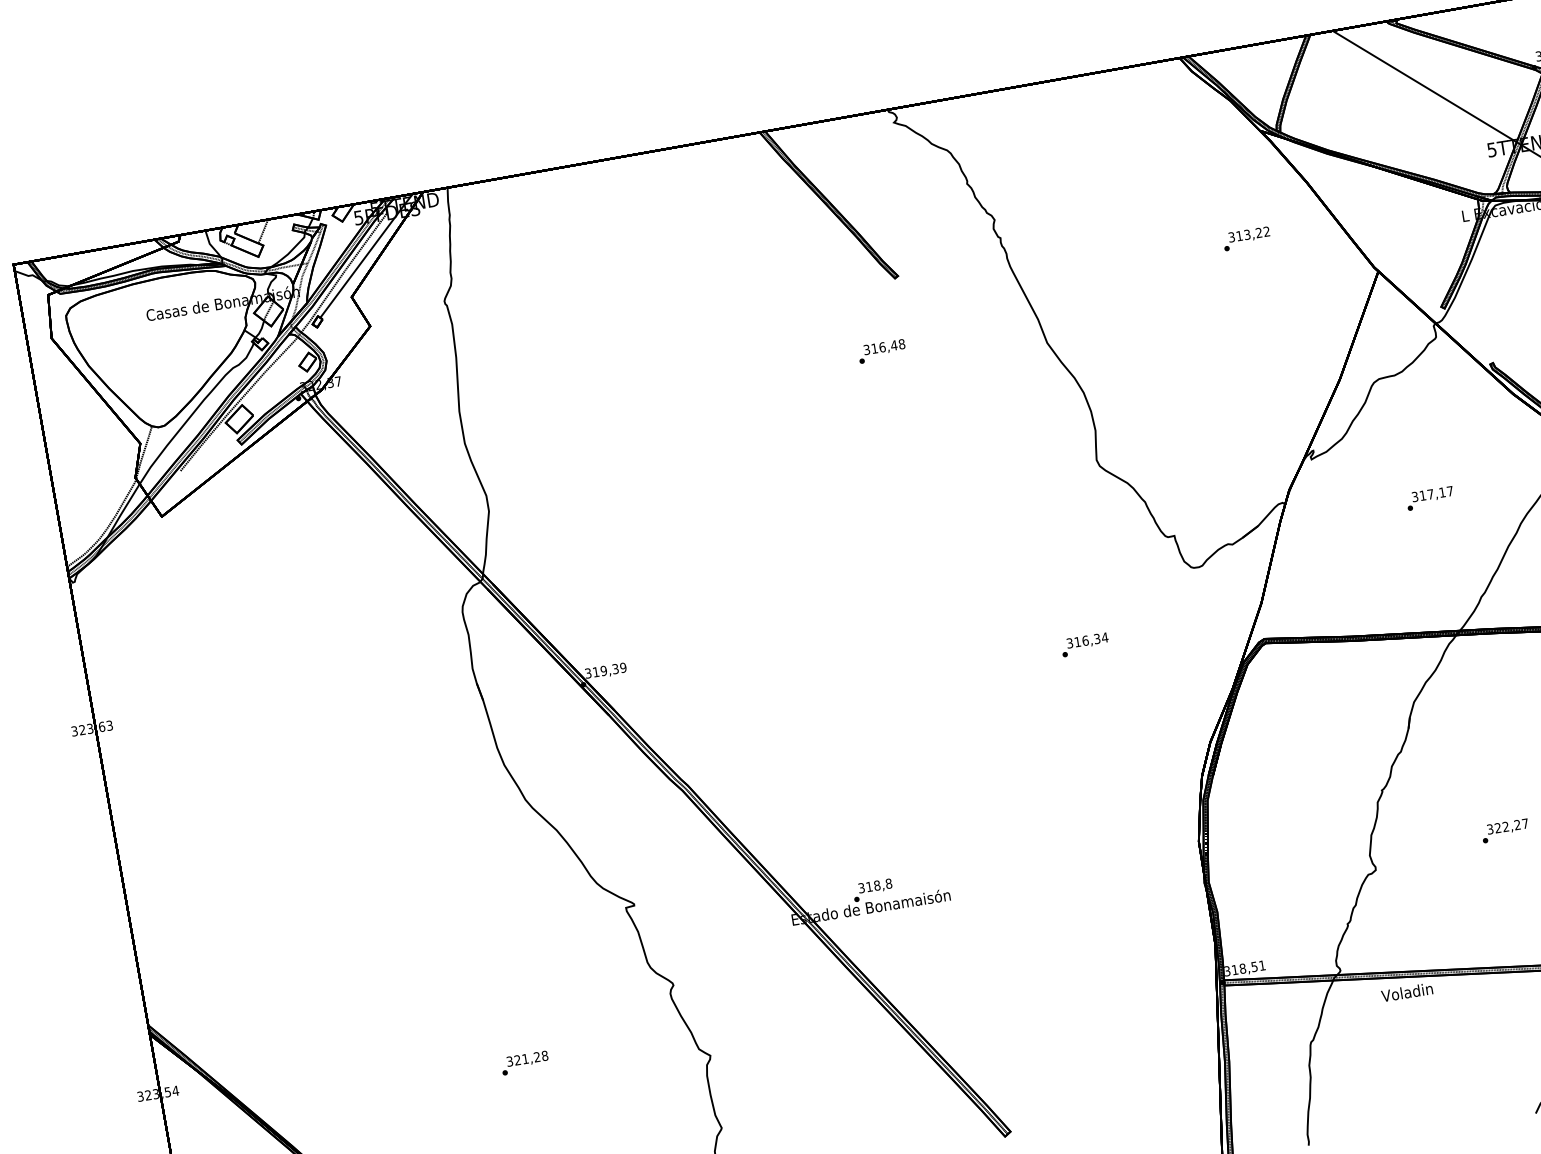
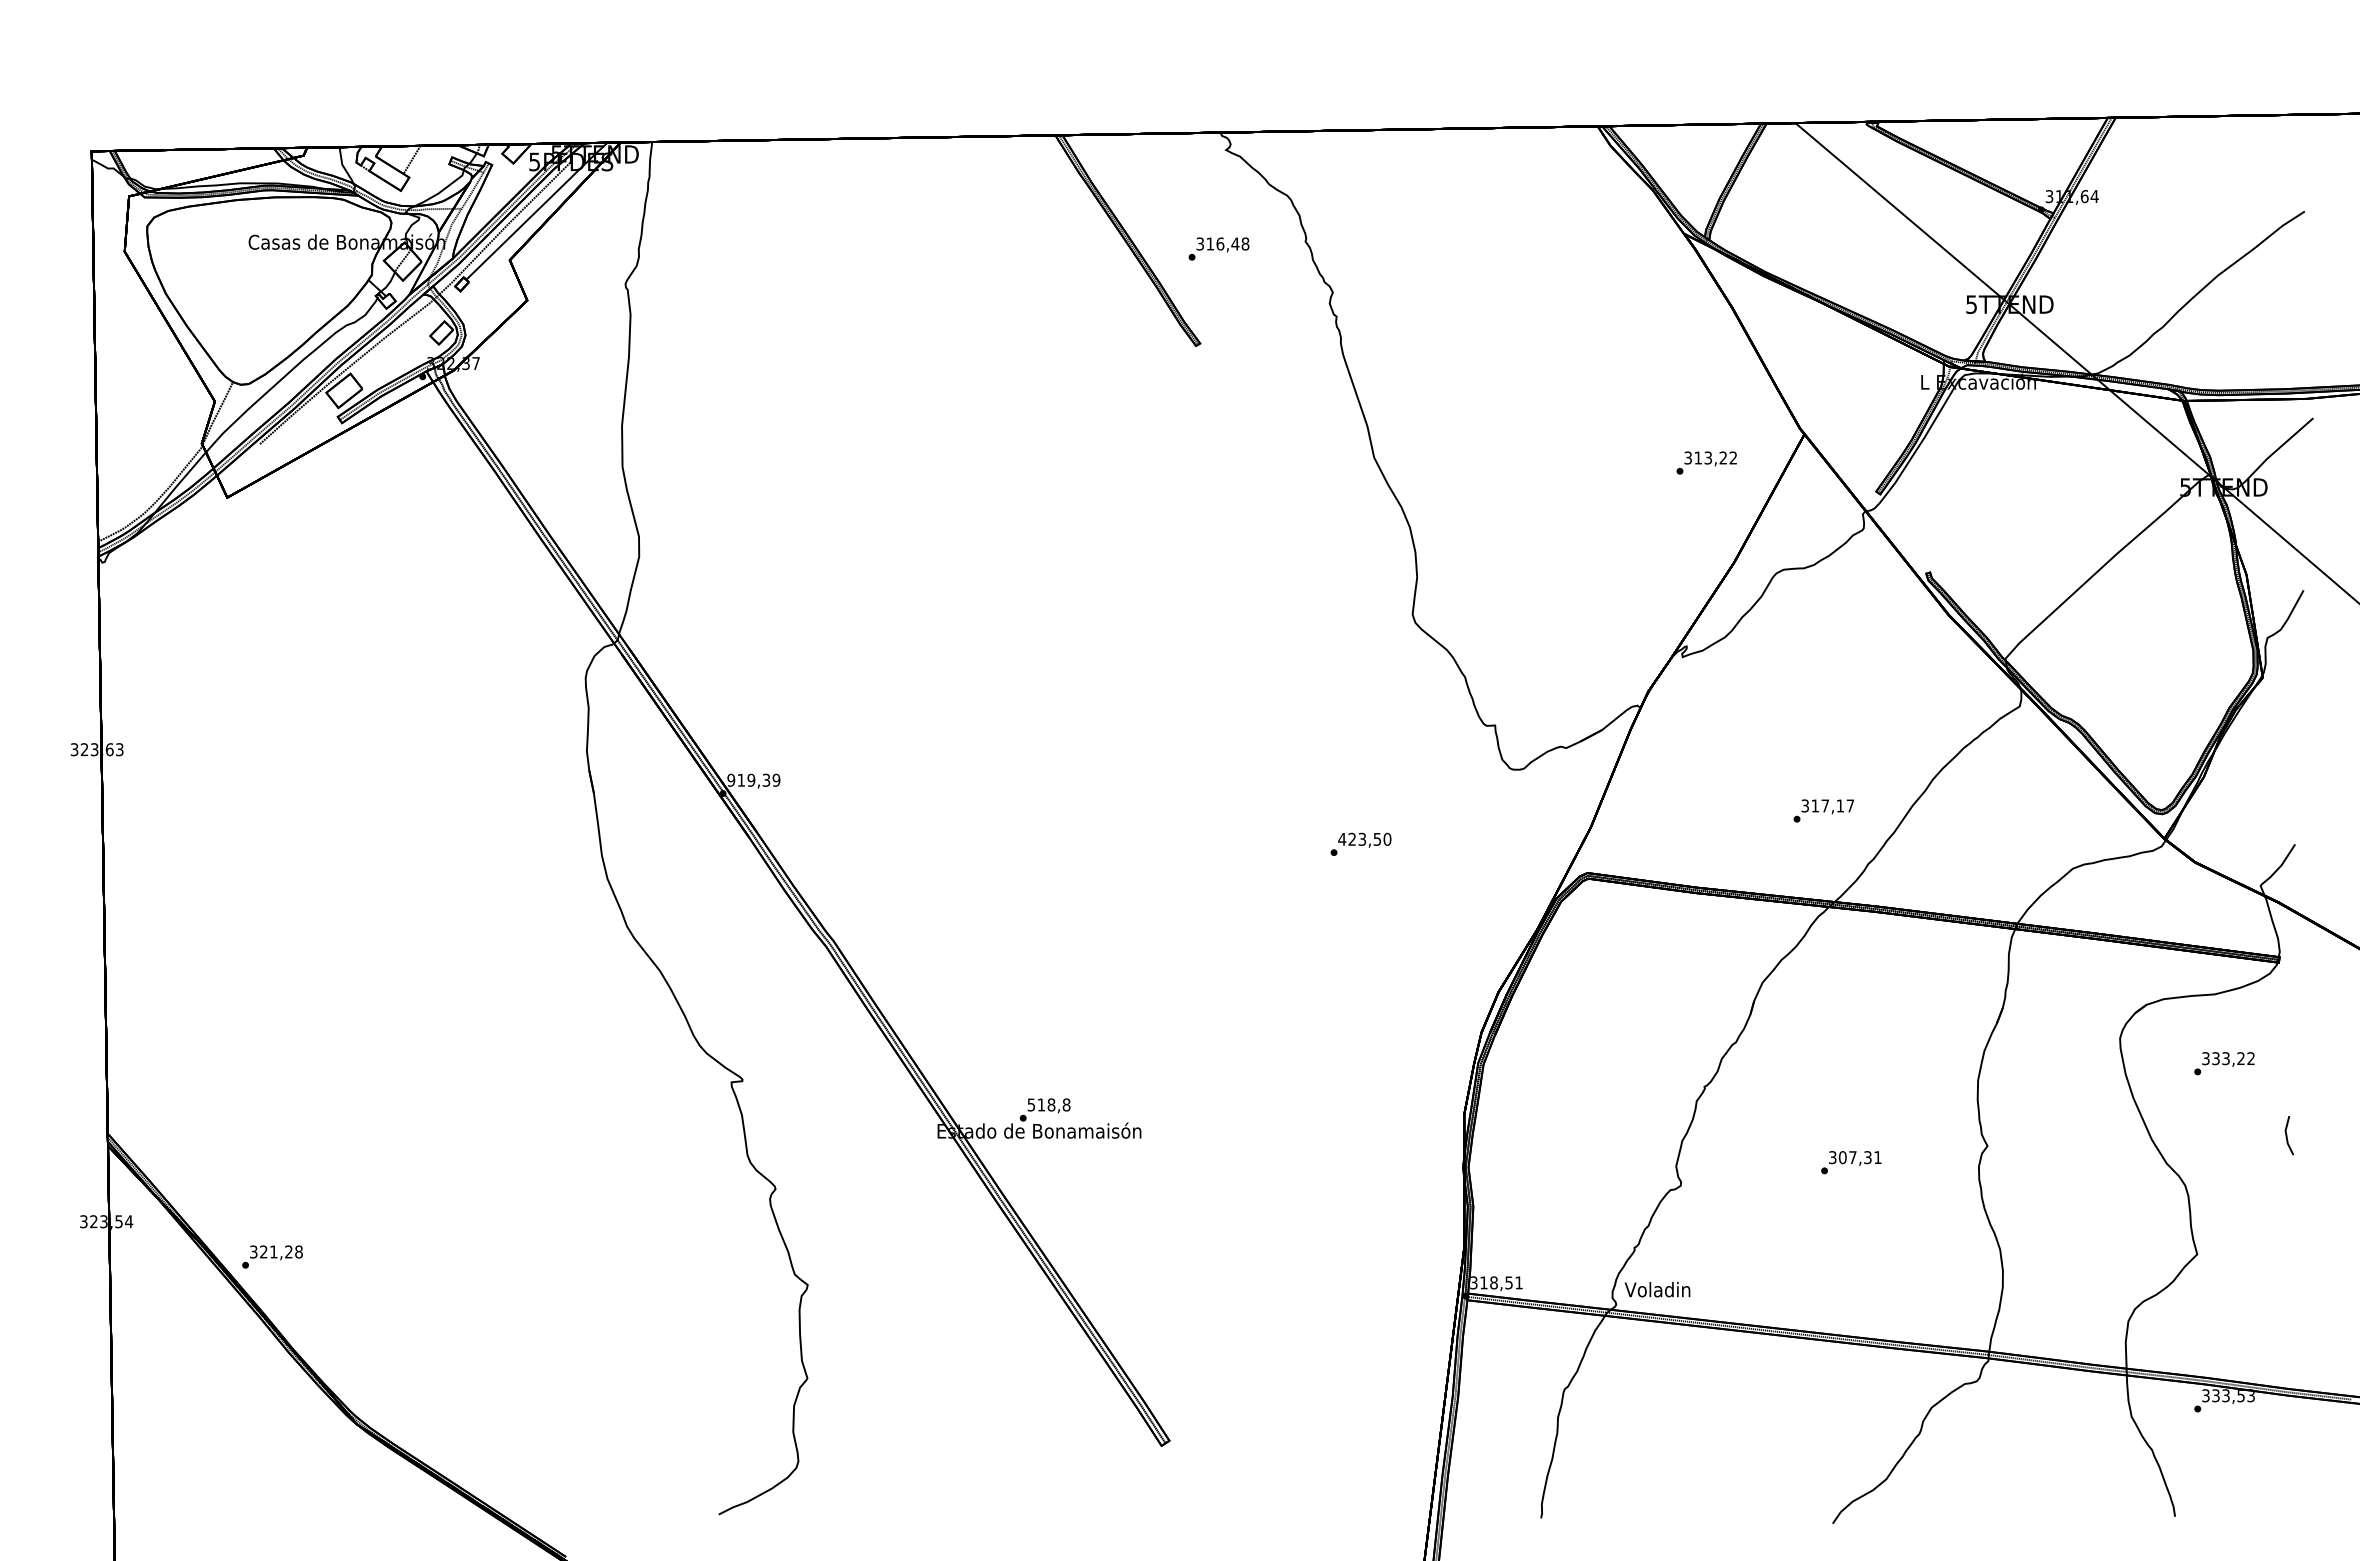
text: (1246, 238) -> (1706, 462), moved
text: (881, 351) -> (1218, 248), moved
text: (1429, 498) -> (1823, 810), moved
text: (1087, 639) -> (1364, 838), 316,34 -> 423,50
text: (588, 672) -> (731, 779), 319,39 -> 919,39
text: (1511, 825) -> (1859, 1157), 322,27 -> 307,31
text: (861, 887) -> (1031, 1104), 318,8 -> 518,8
text: (1407, 992) -> (1657, 1289), moved
text: (525, 1062) -> (272, 1256), moved

